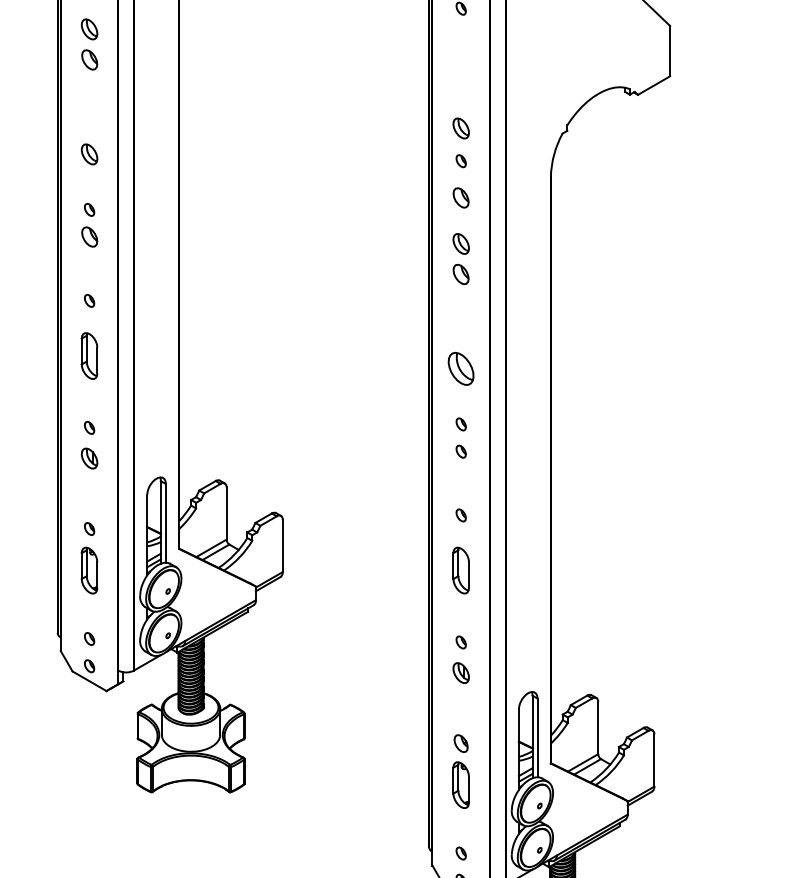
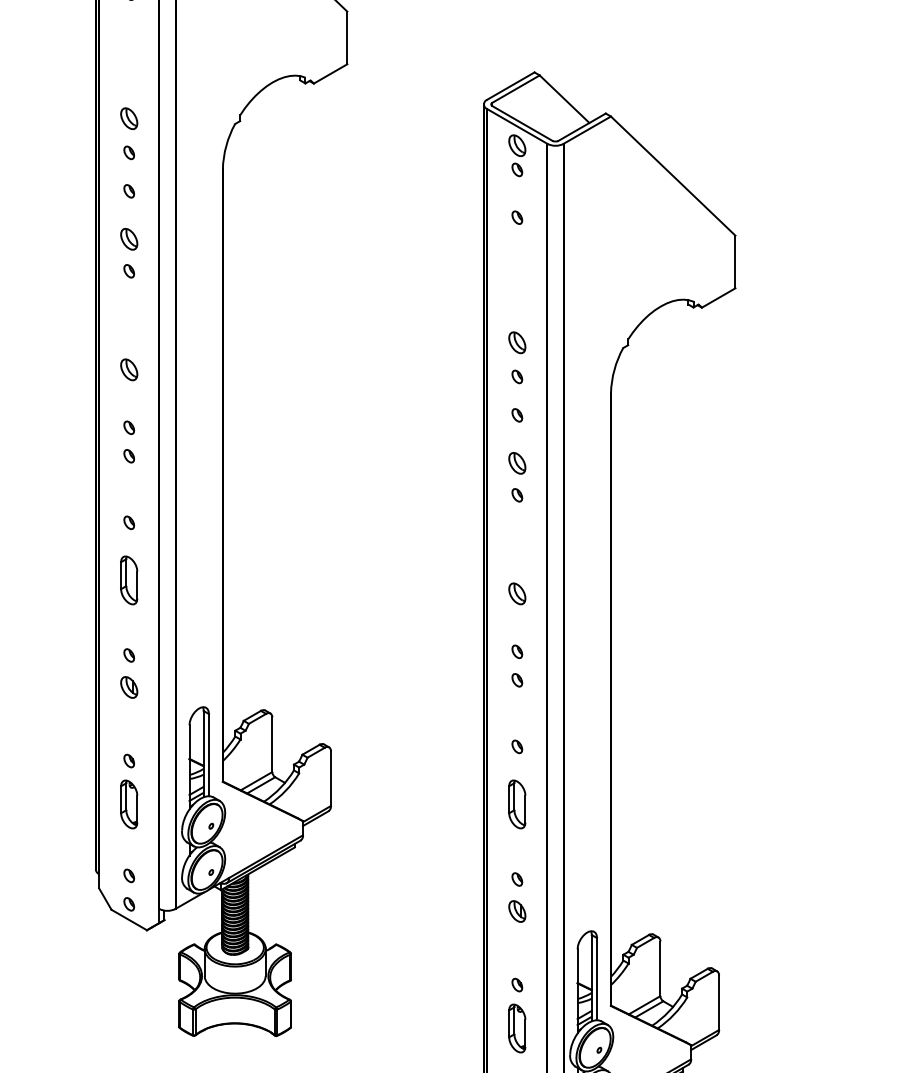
part: (88, 60) -> (128, 271), size x0.62
part: (461, 198) -> (517, 415), size x0.62
part: (88, 237) -> (128, 456), size x0.62
part: (461, 274) -> (517, 495), size x0.62
part: (461, 368) -> (517, 593), size x0.62
part: (461, 743) -> (517, 984), size x0.71

